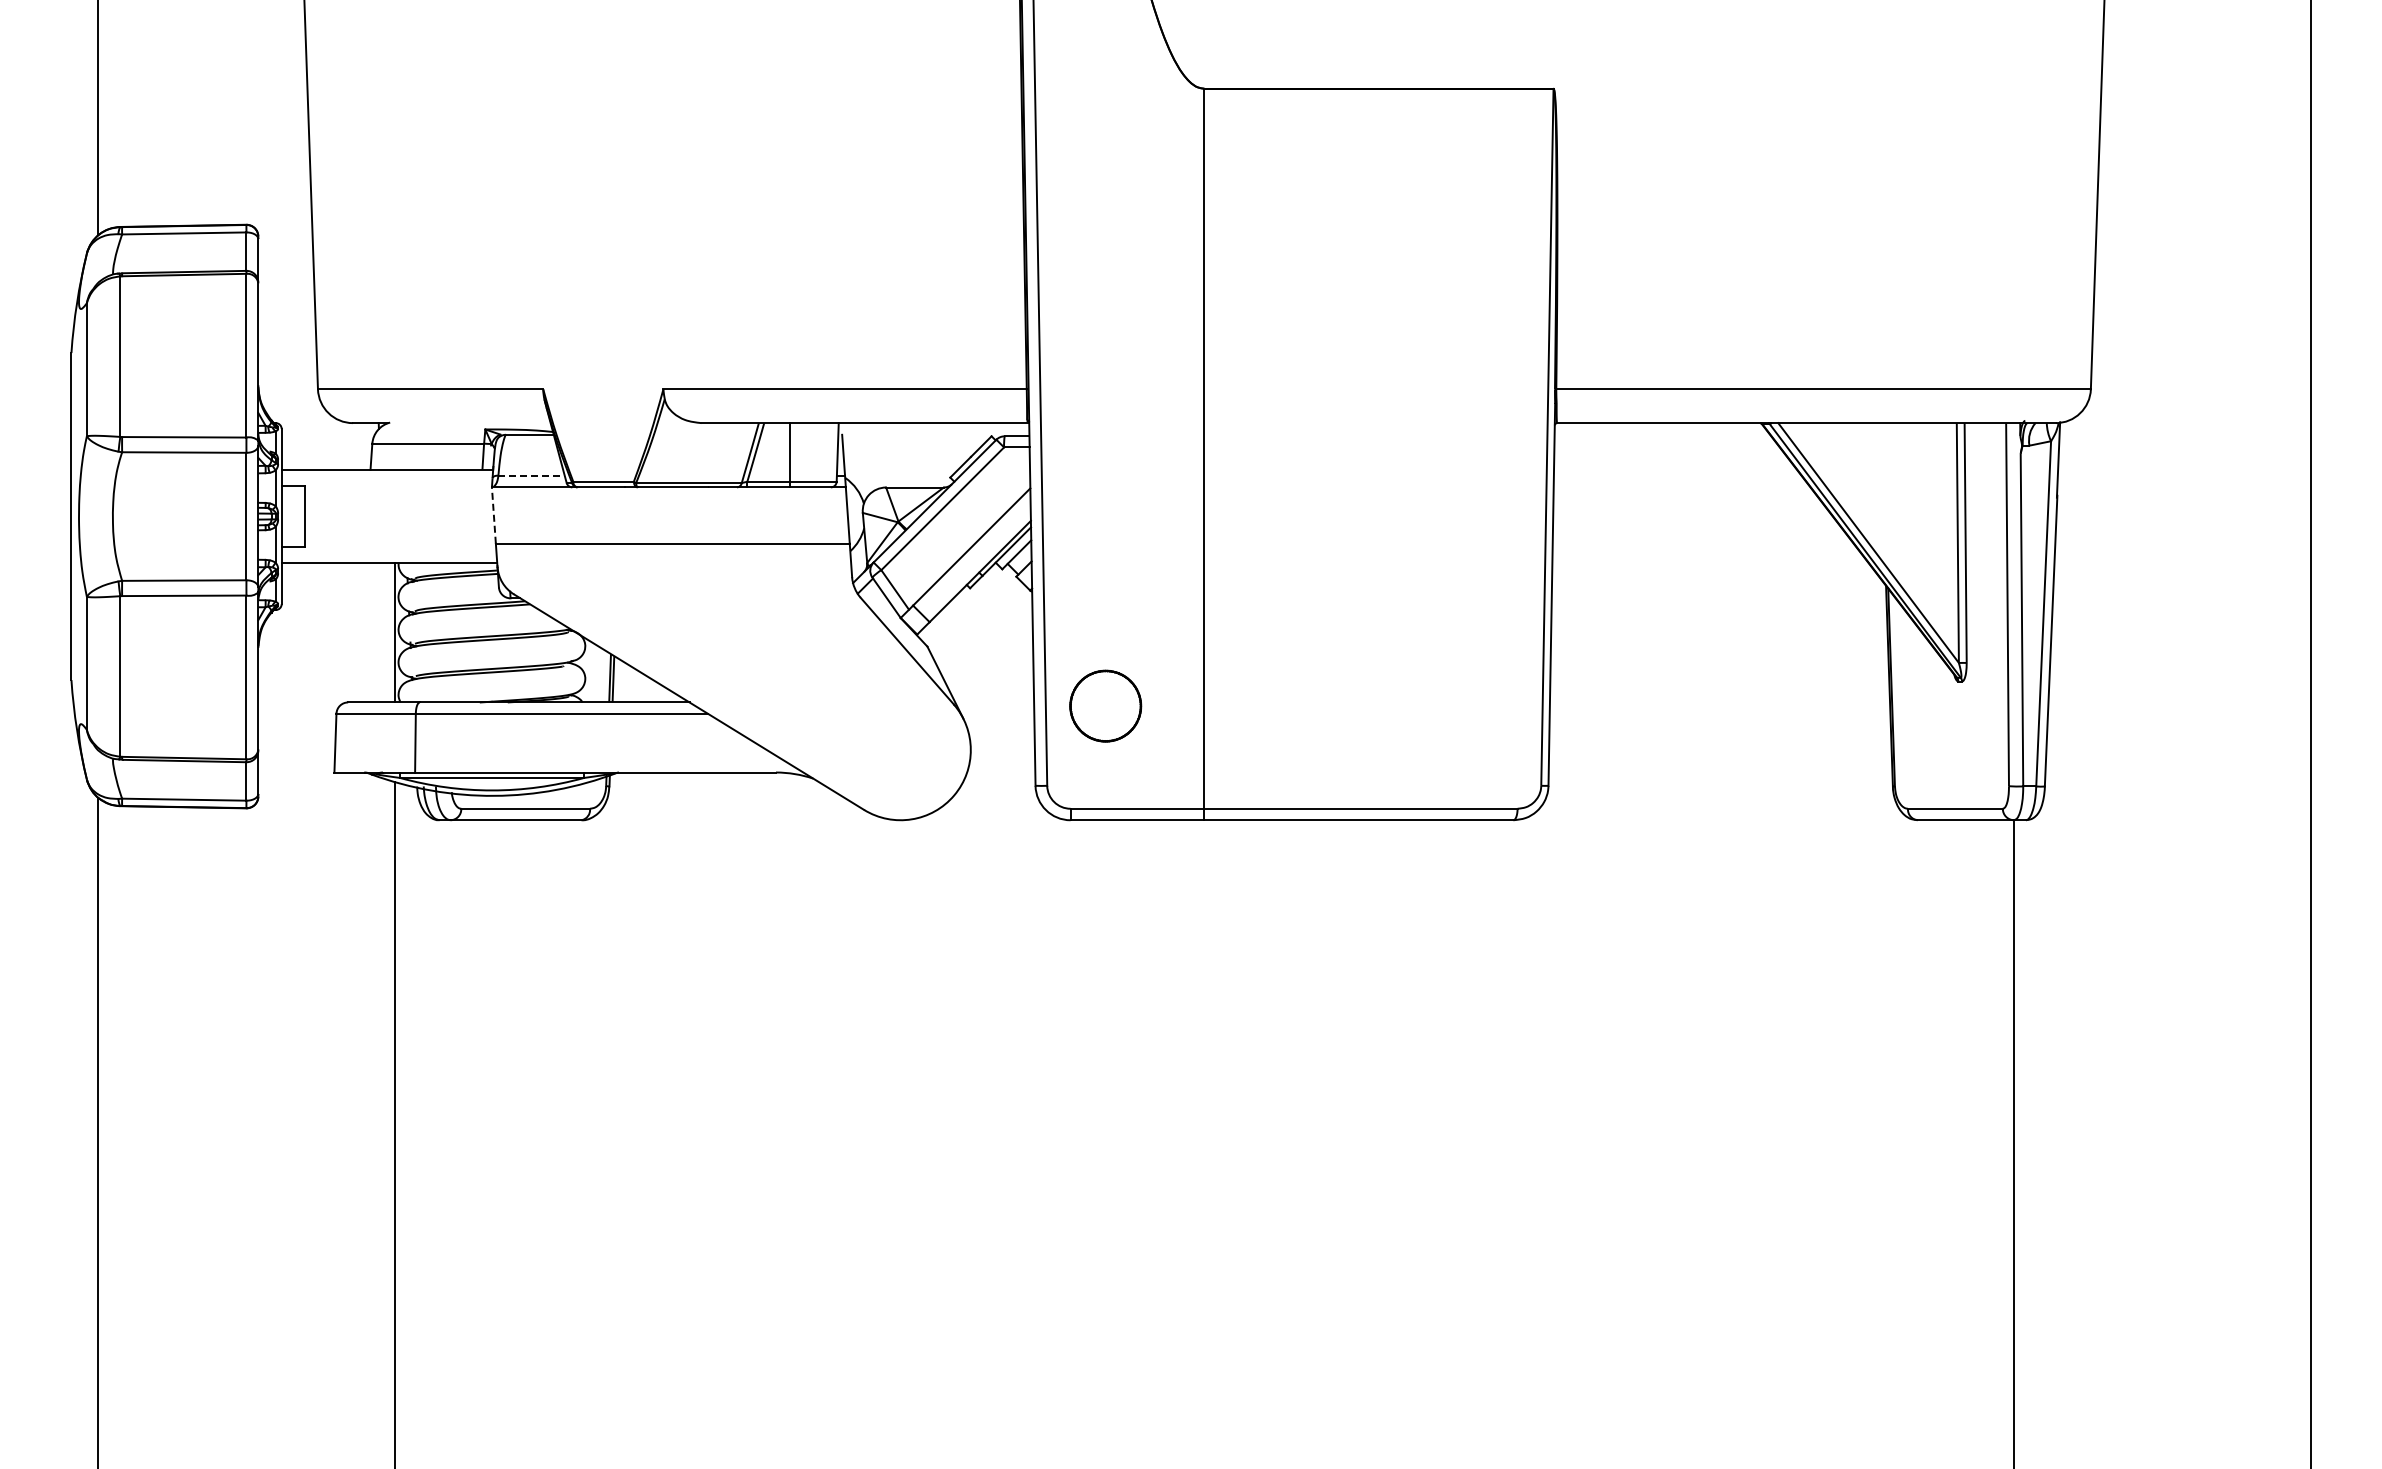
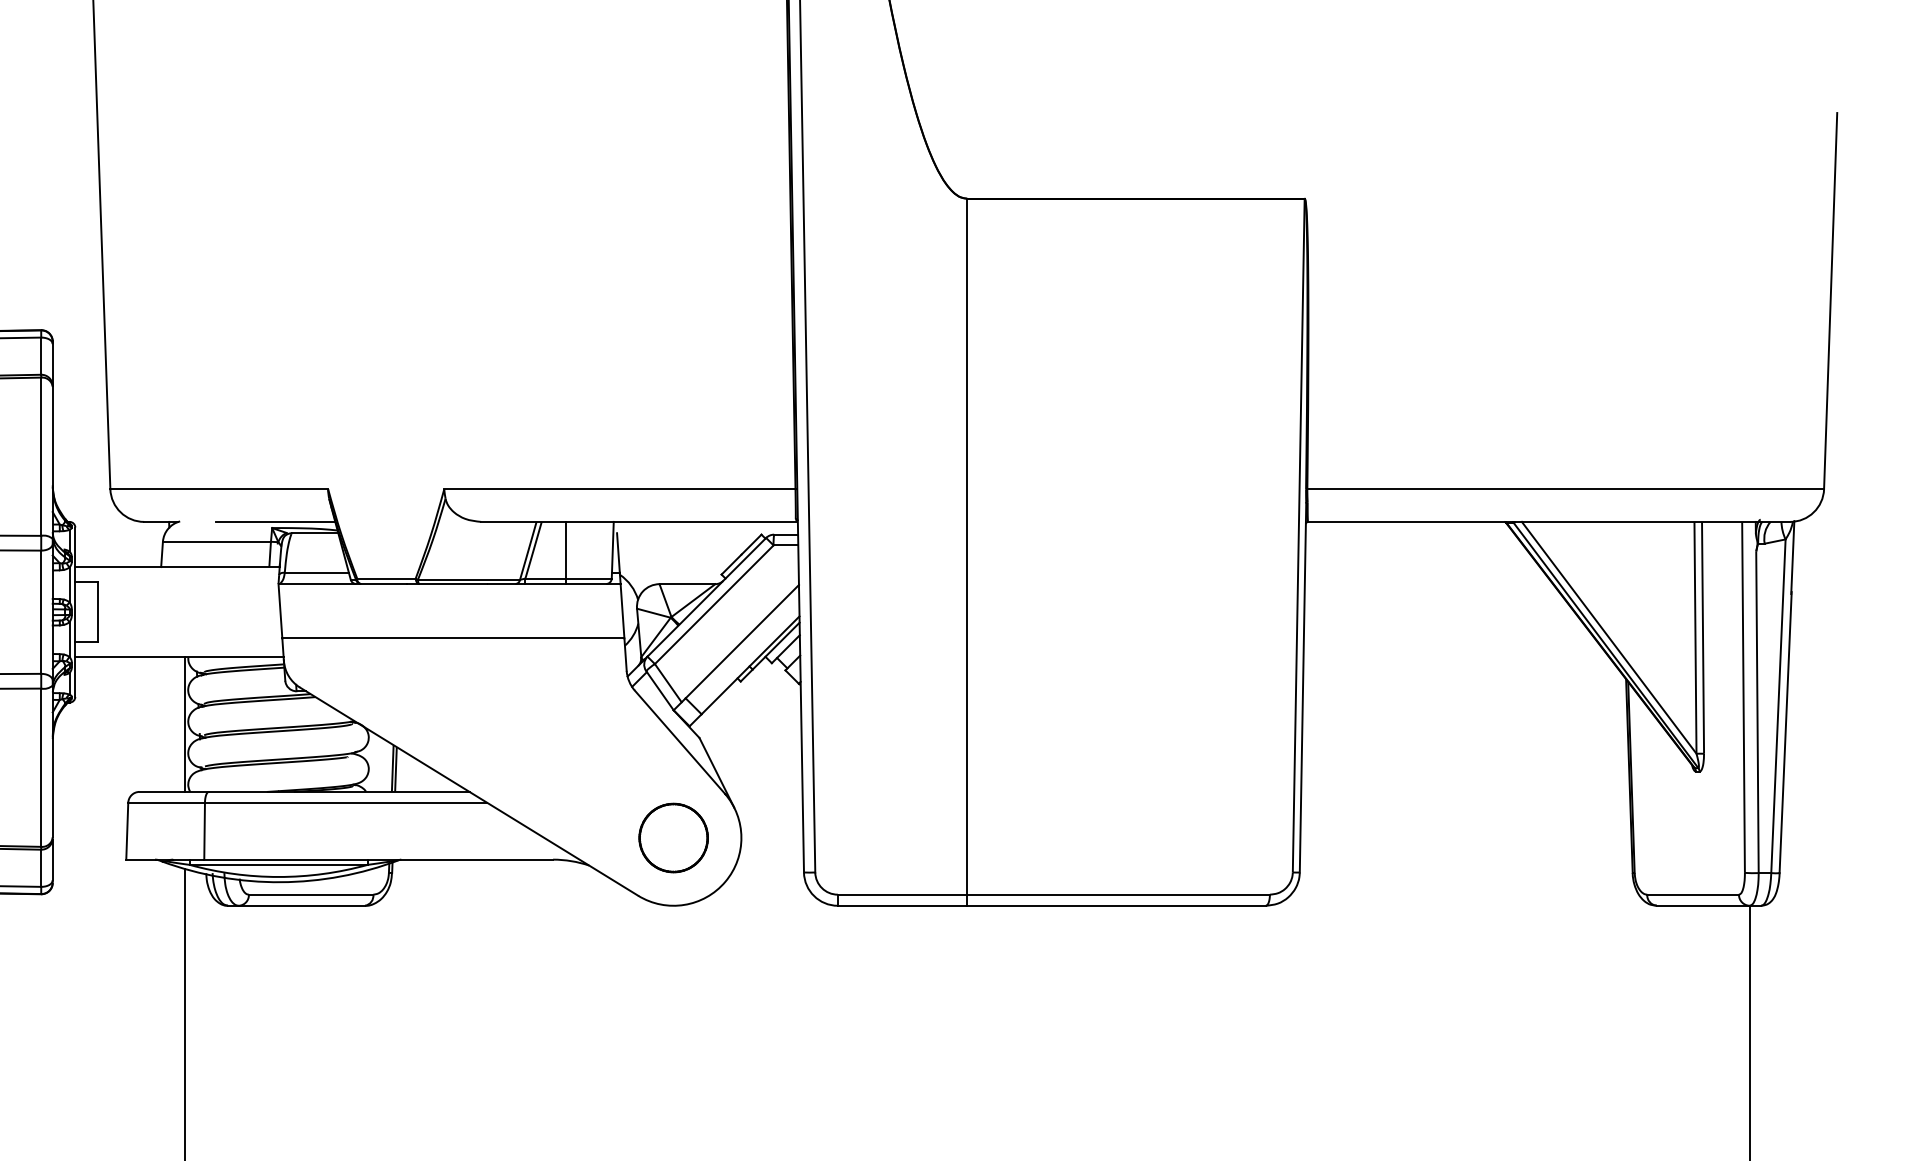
line: (488, 423) -> (275, 522), added
line: (532, 475) -> (317, 572), dashed -> solid
line: (493, 515) -> (280, 611), dashed -> solid
part: (1105, 705) -> (673, 837), moved

